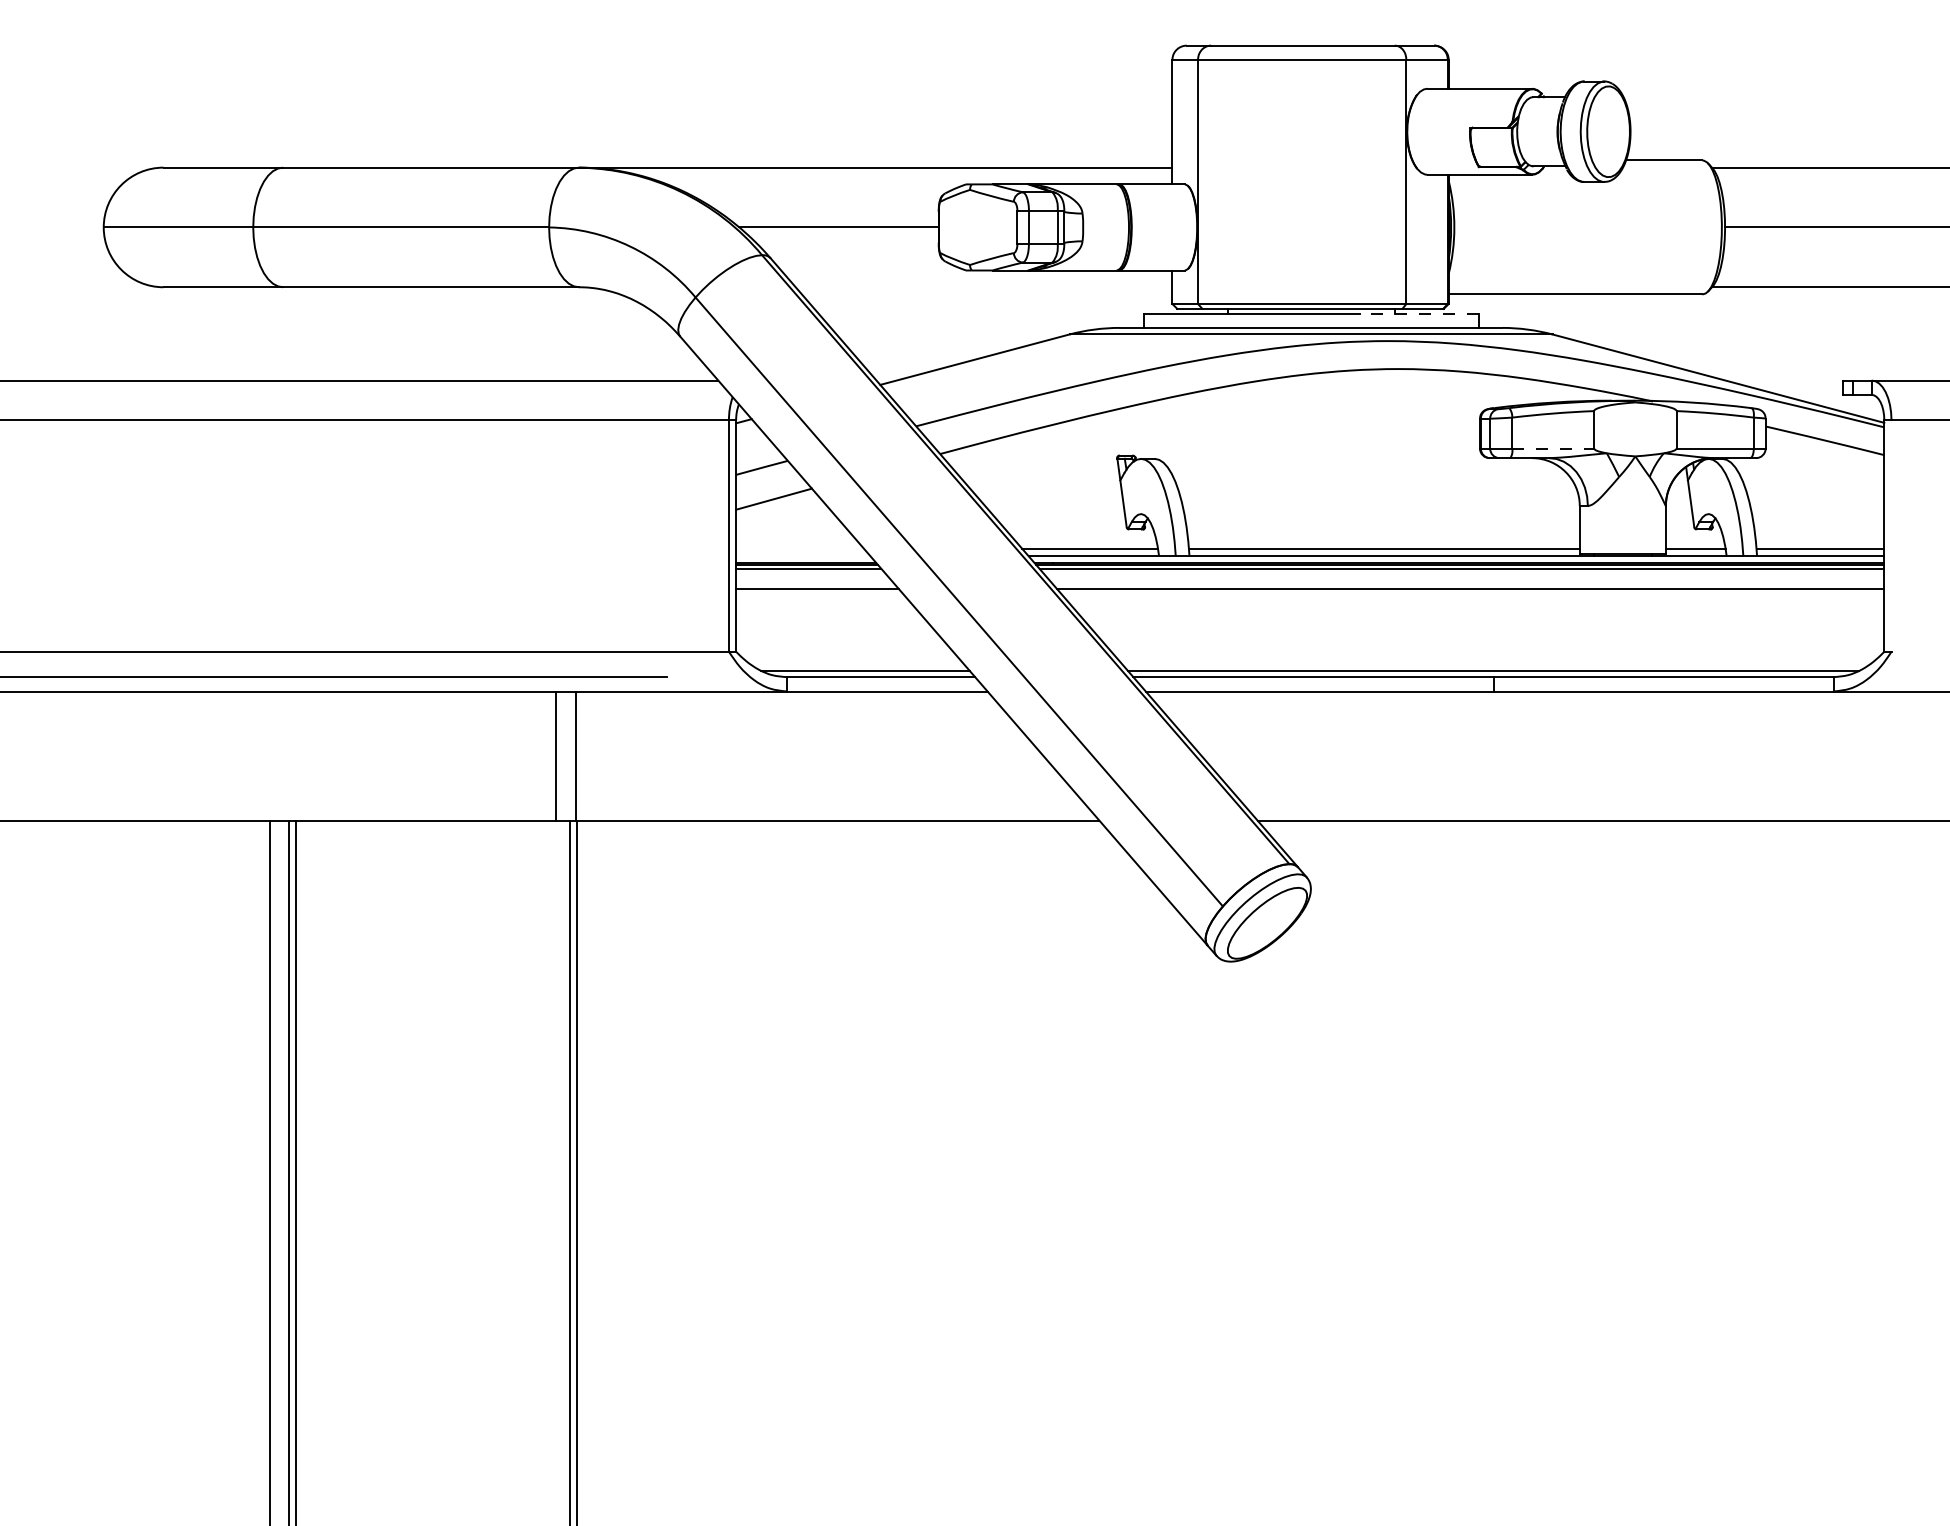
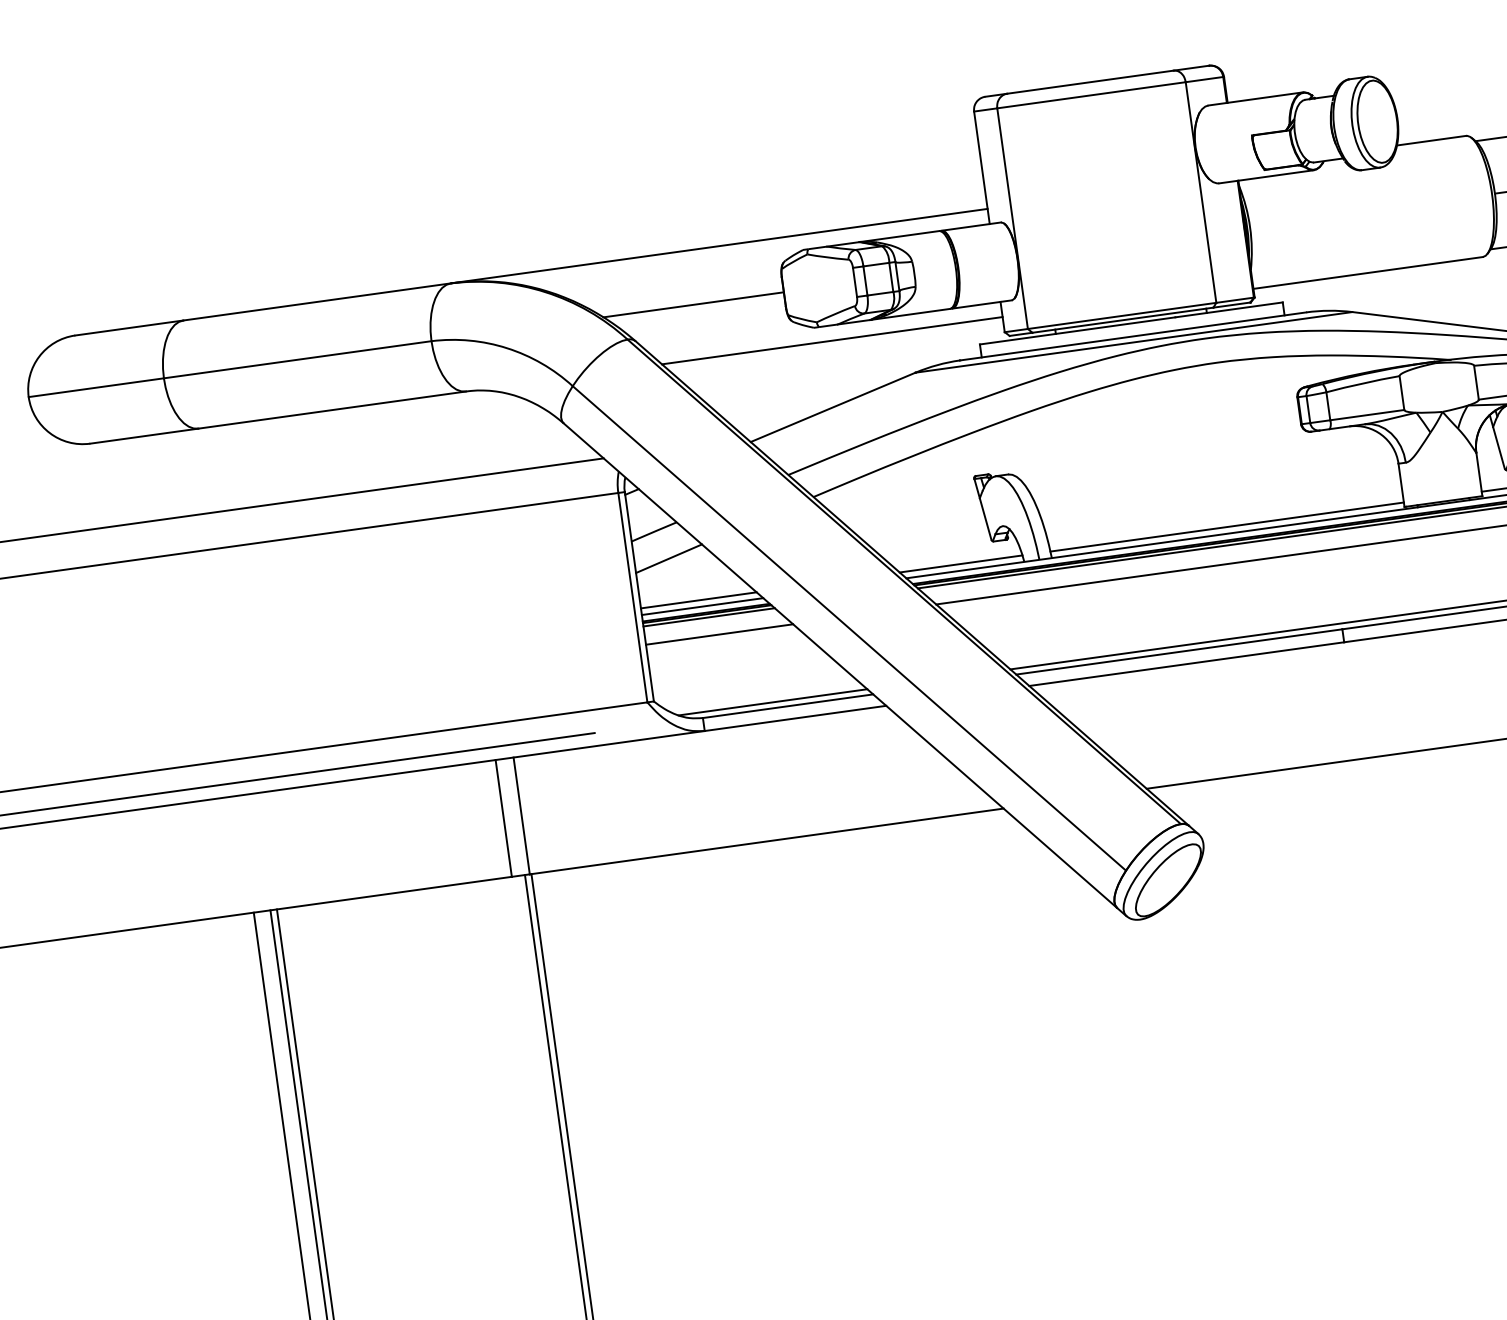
line: (983, 287) -> (831, 340), added
line: (1418, 313) -> (1228, 309), dashed -> solid
line: (1553, 448) -> (1367, 415), dashed -> solid
line: (800, 548) -> (699, 599), added
line: (803, 556) -> (702, 606), added

